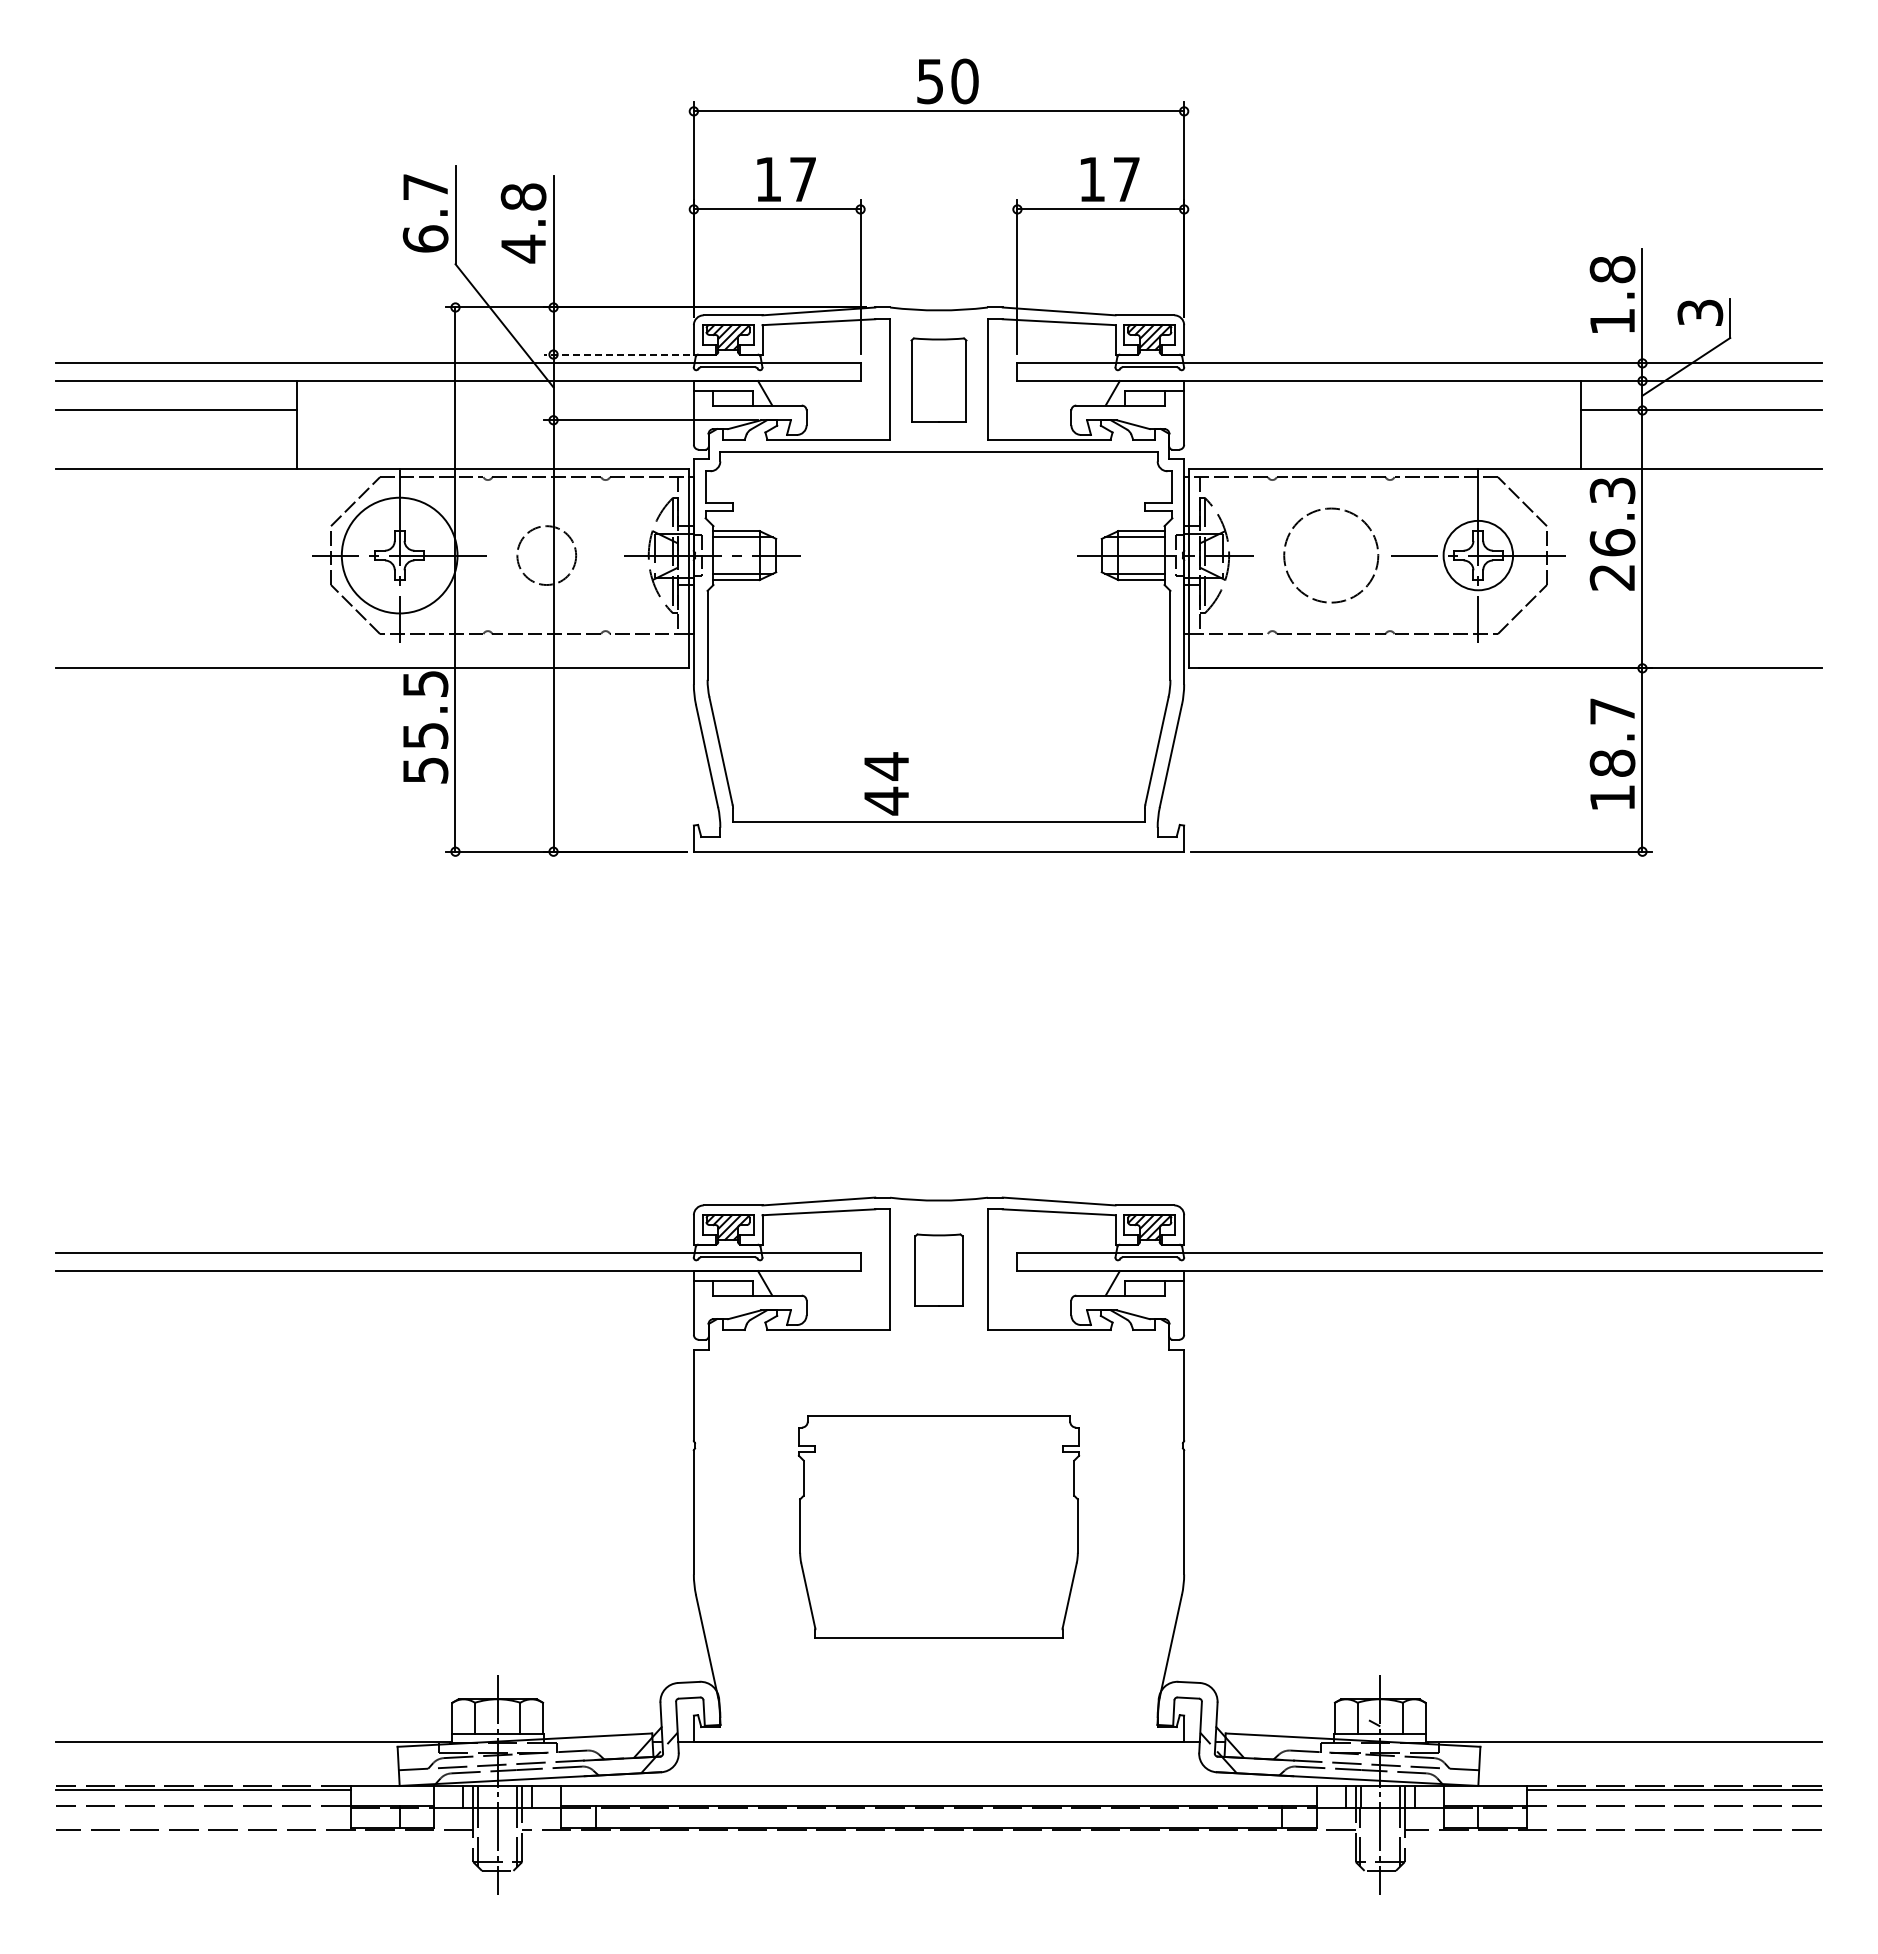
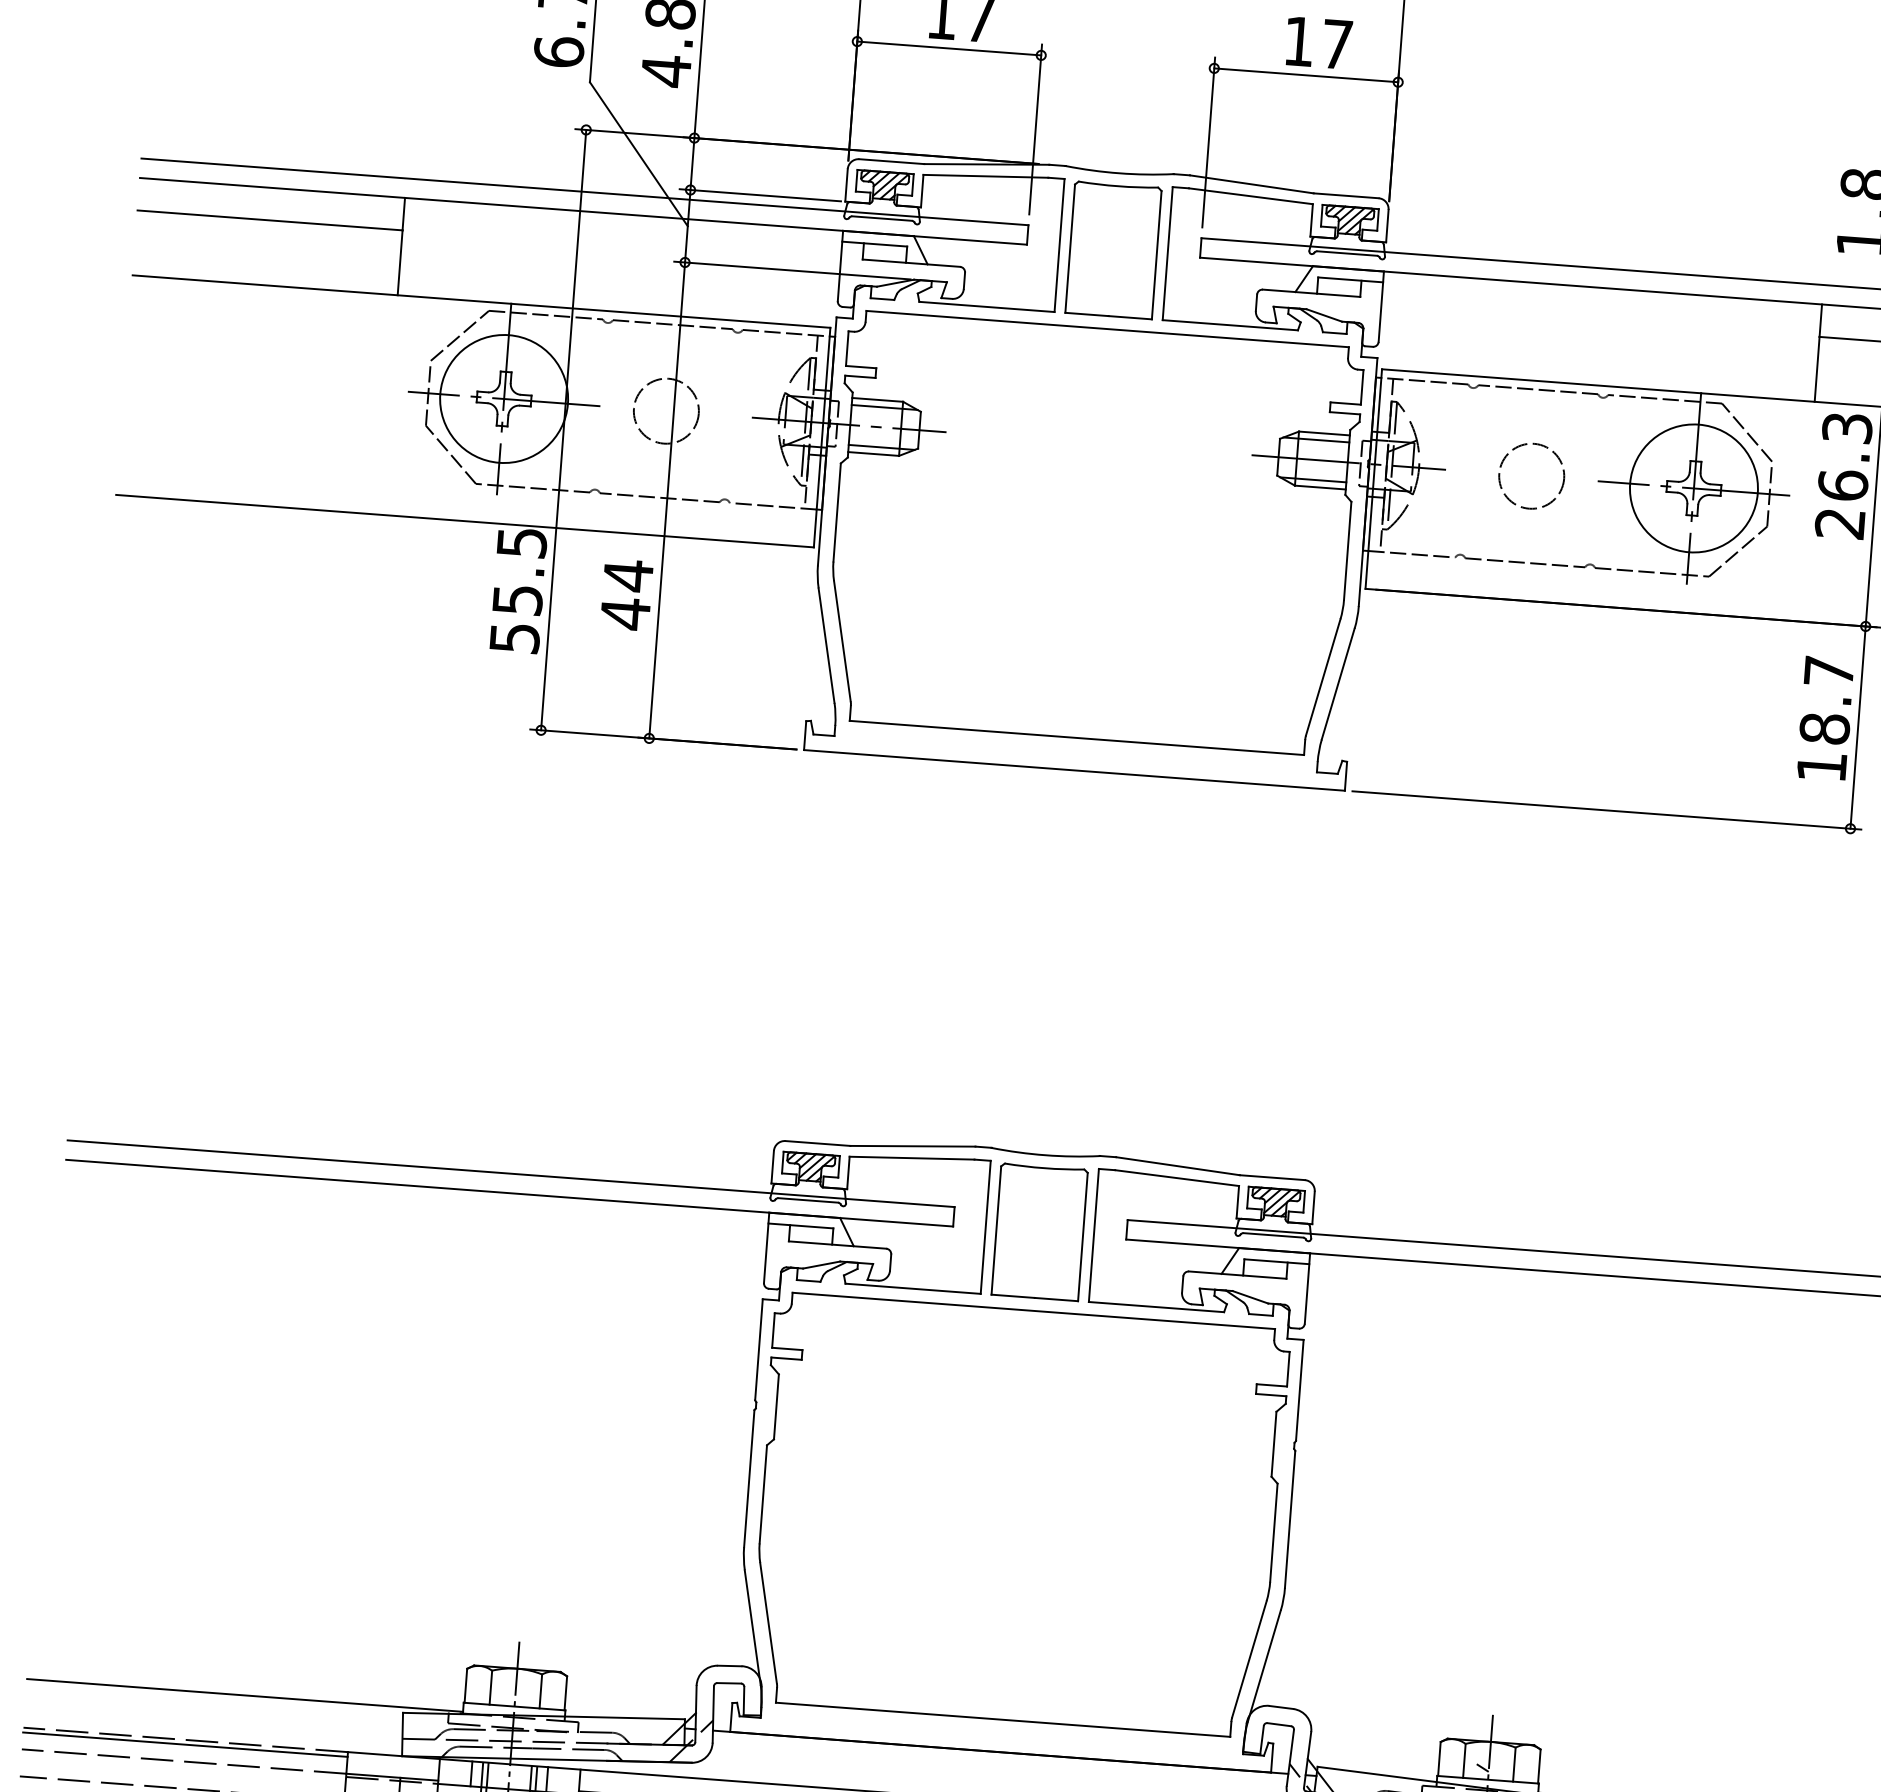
line: (616, 354) -> (759, 195), dashed -> solid
part: (938, 379) -> (1113, 249), size x1.43
circle: (1330, 555) -> (1530, 476), size x0.62
circle: (1478, 555) -> (1694, 488), size x1.67
text: (886, 783) -> (626, 594), moved
part: (938, 1269) -> (1039, 1231), size x1.67
part: (938, 1526) -> (1017, 1514), size x1.67

